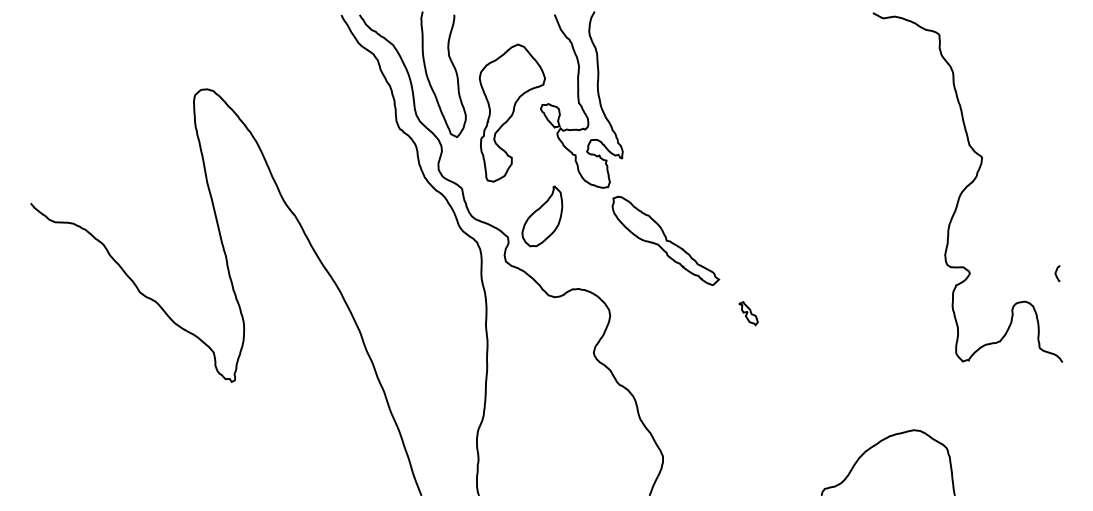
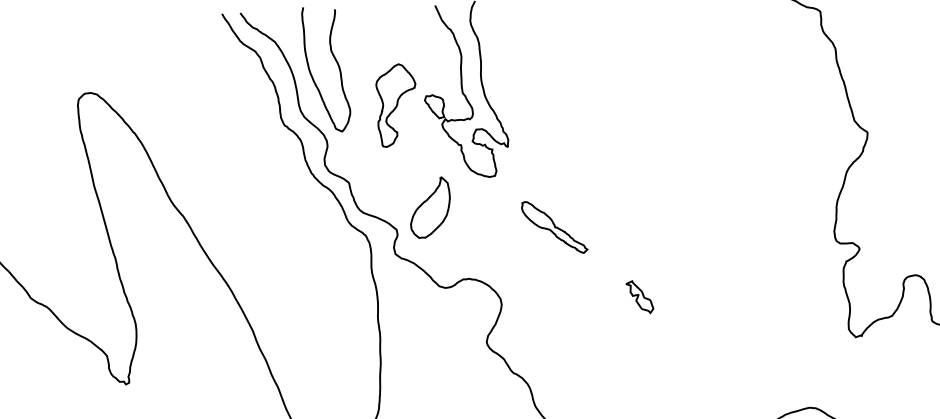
part: (512, 112) -> (396, 104), size x0.6
part: (665, 240) -> (554, 227), size x0.6
part: (748, 313) -> (639, 297), size x1.4

